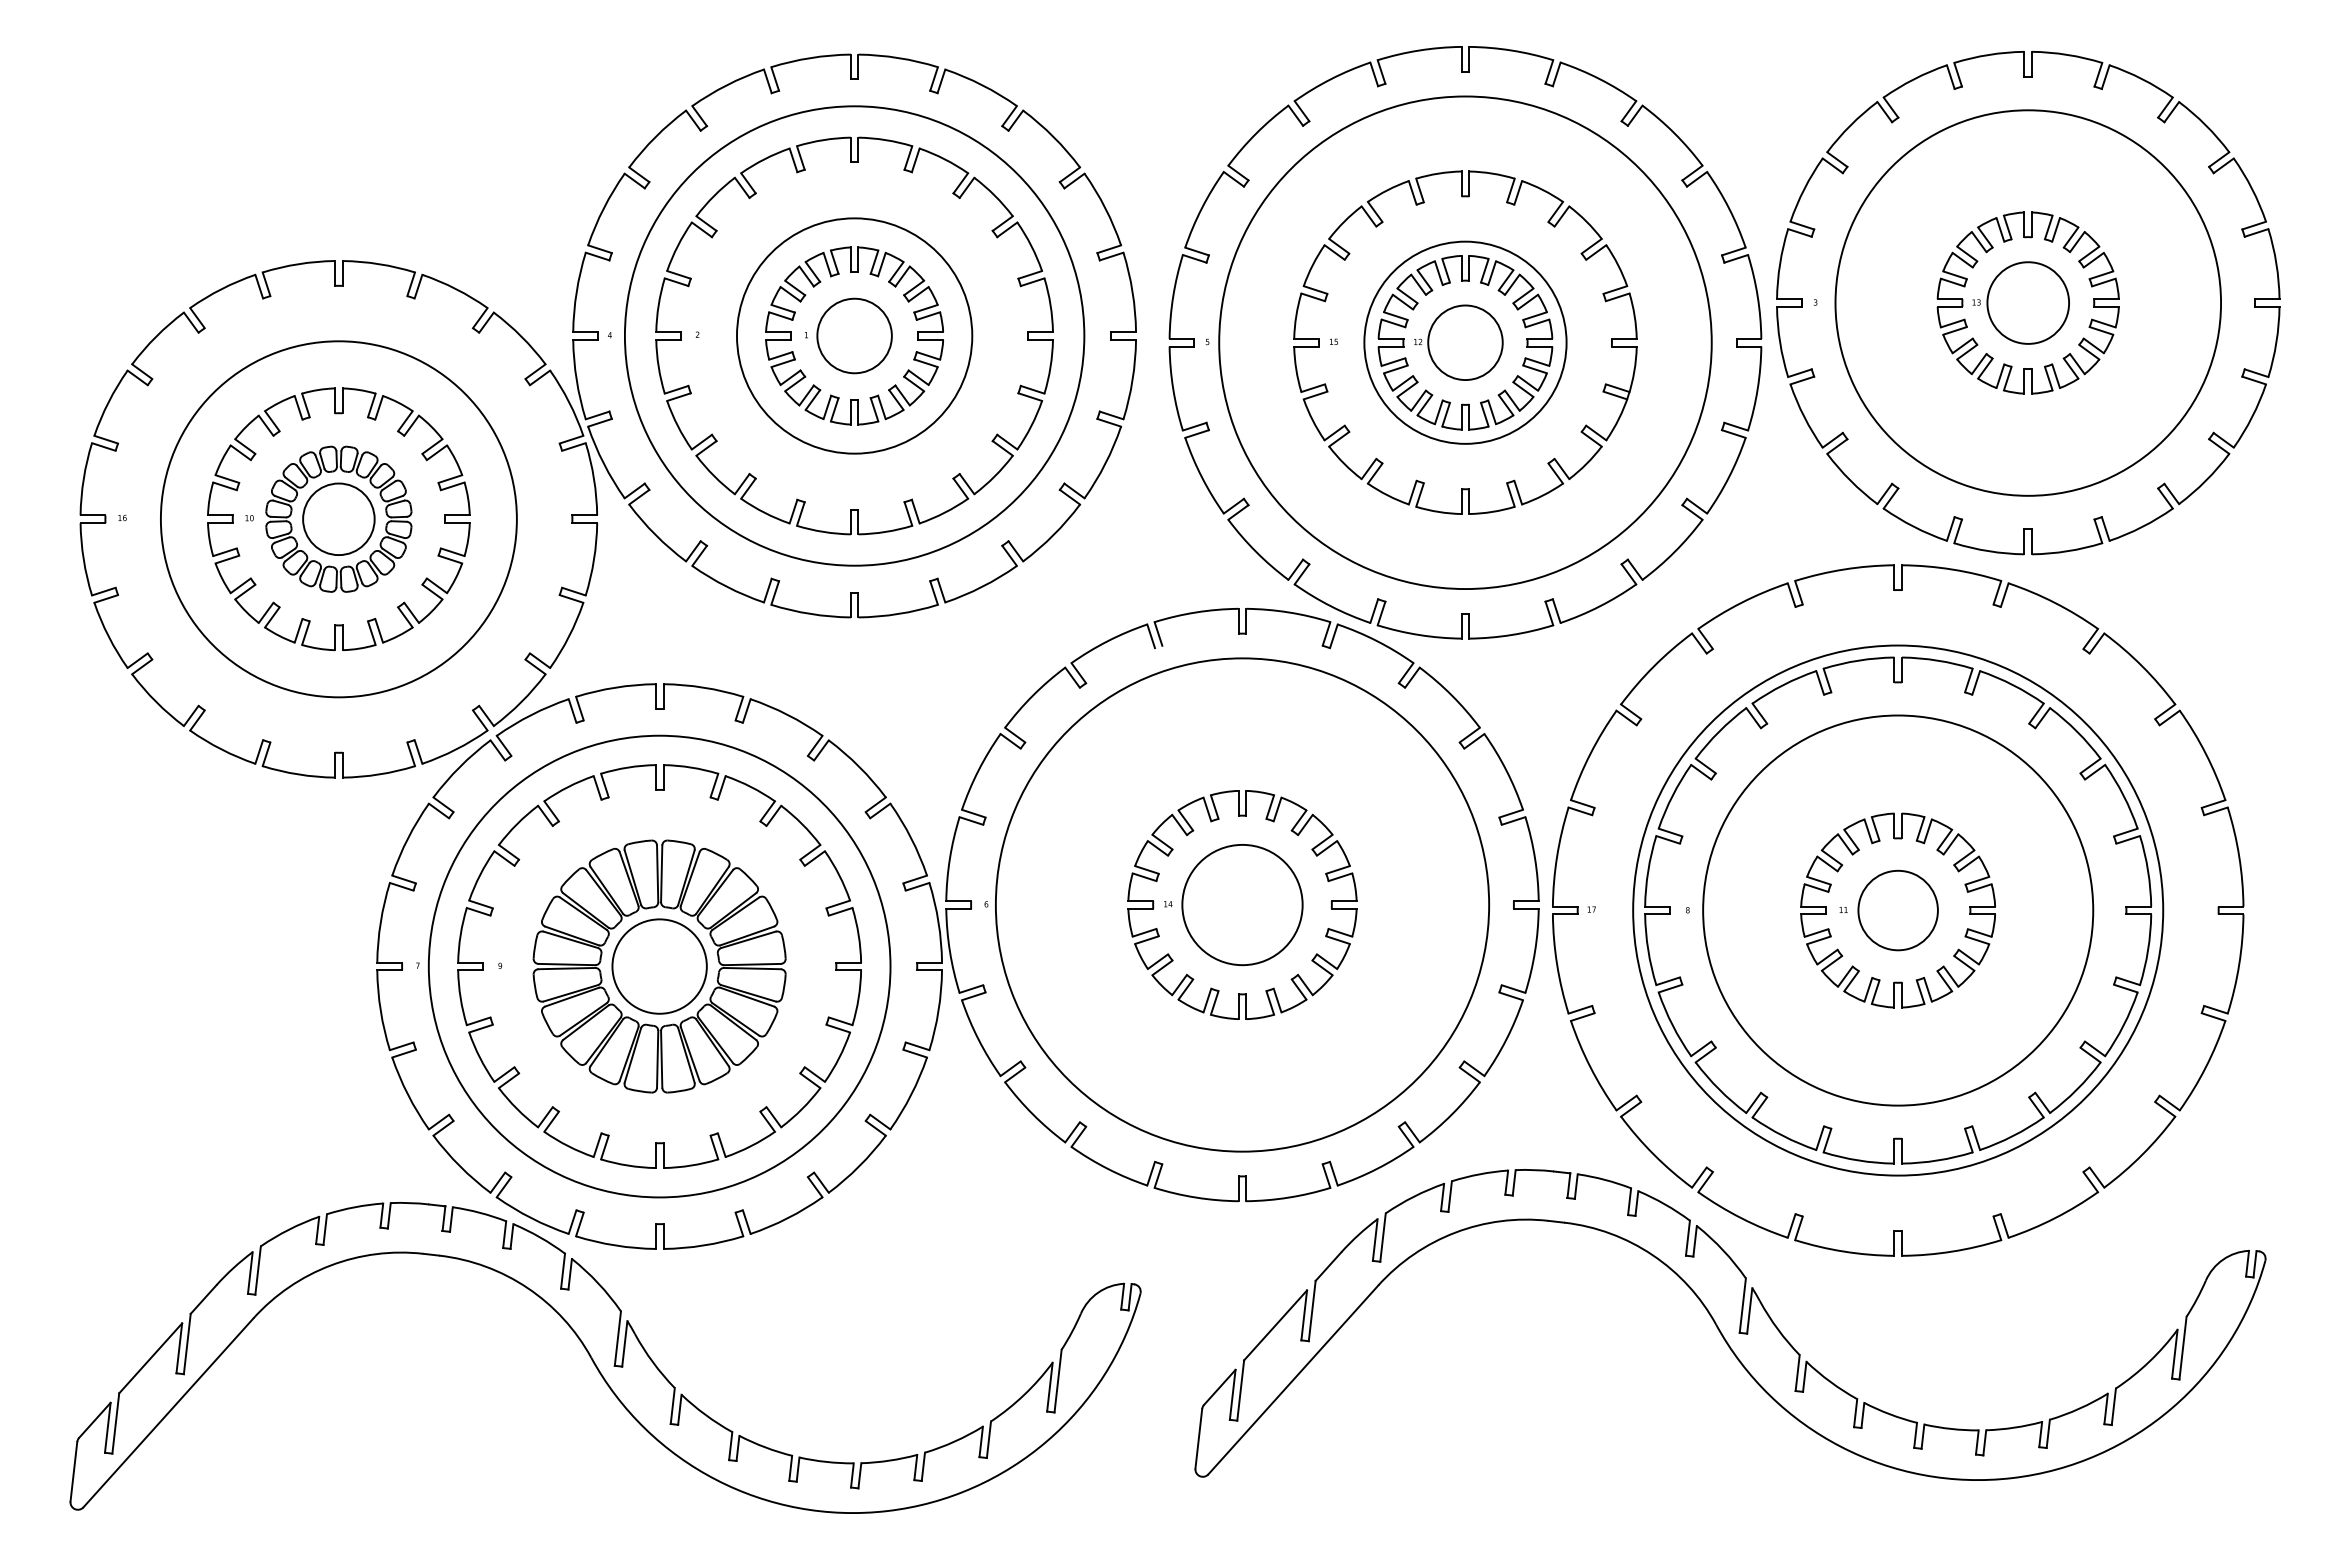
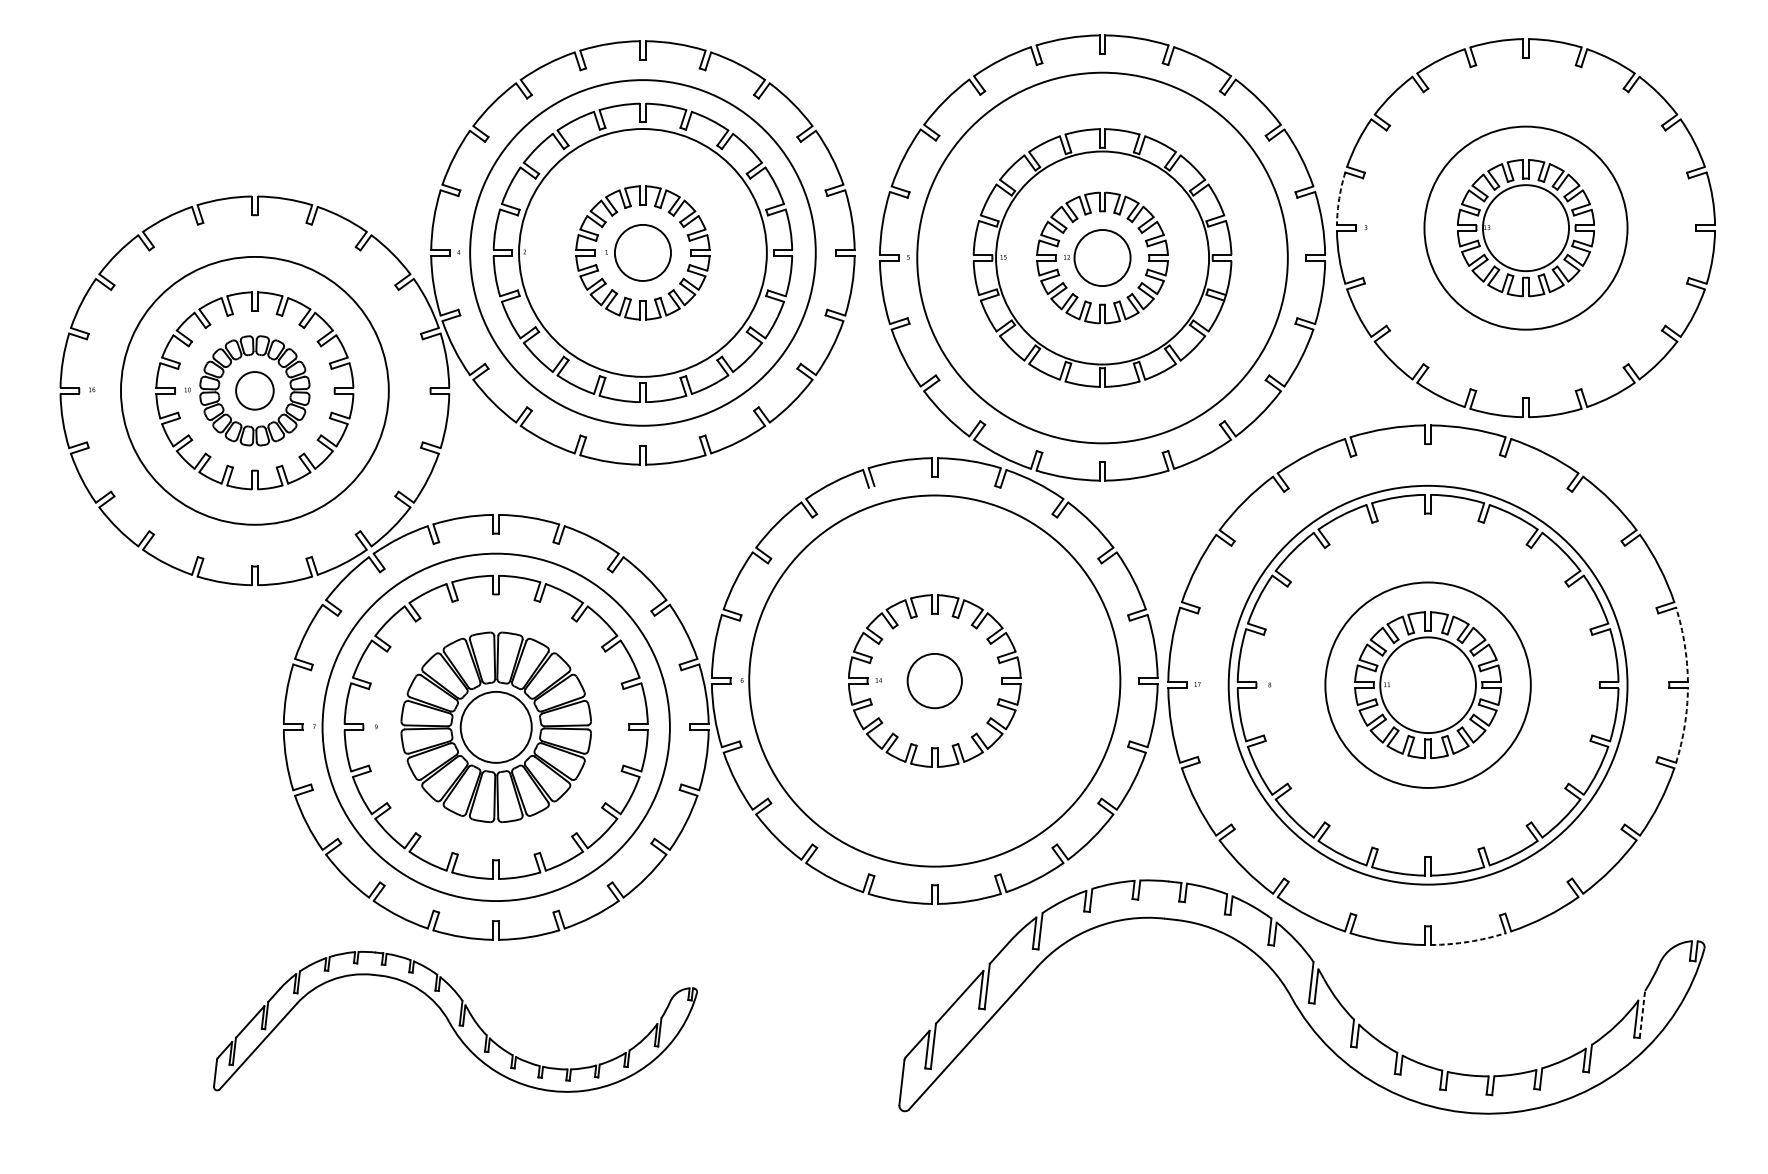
arc: (1780, 263) -> (1339, 198), solid -> dashed
circle: (2028, 302) -> (1526, 227), size x0.7
circle: (2028, 302) -> (1526, 227), size x1.4
circle: (854, 335) -> (642, 252), size x1.4
circle: (1465, 342) -> (1102, 257), size x1.4
circle: (338, 519) -> (254, 390), size x0.7
arc: (2239, 856) -> (1684, 644), solid -> dashed
circle: (1242, 904) -> (934, 680), size x0.6
circle: (1897, 910) -> (1427, 685), size x1.6
circle: (1898, 910) -> (1428, 685), size x0.7
arc: (2239, 964) -> (1684, 725), solid -> dashed
arc: (1952, 1251) -> (1468, 941), solid -> dashed
line: (2183, 1348) -> (1642, 1014), solid -> dashed
part: (605, 1357) -> (455, 1021), size x0.6

